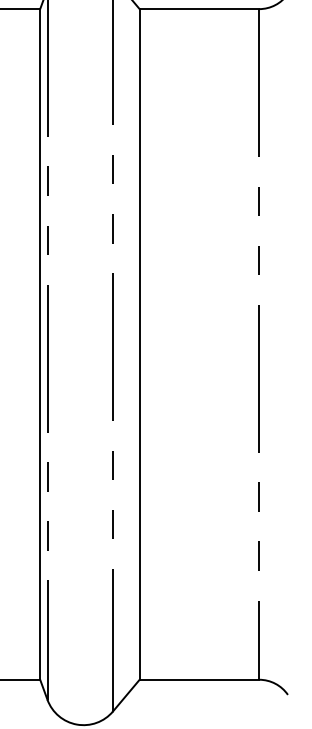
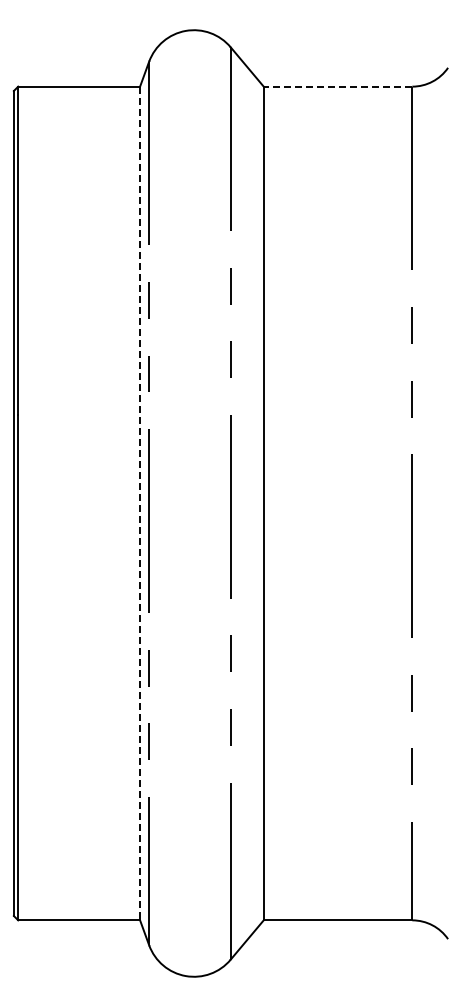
line: (198, 9) -> (337, 86), solid -> dashed
line: (40, 344) -> (140, 503), solid -> dashed

